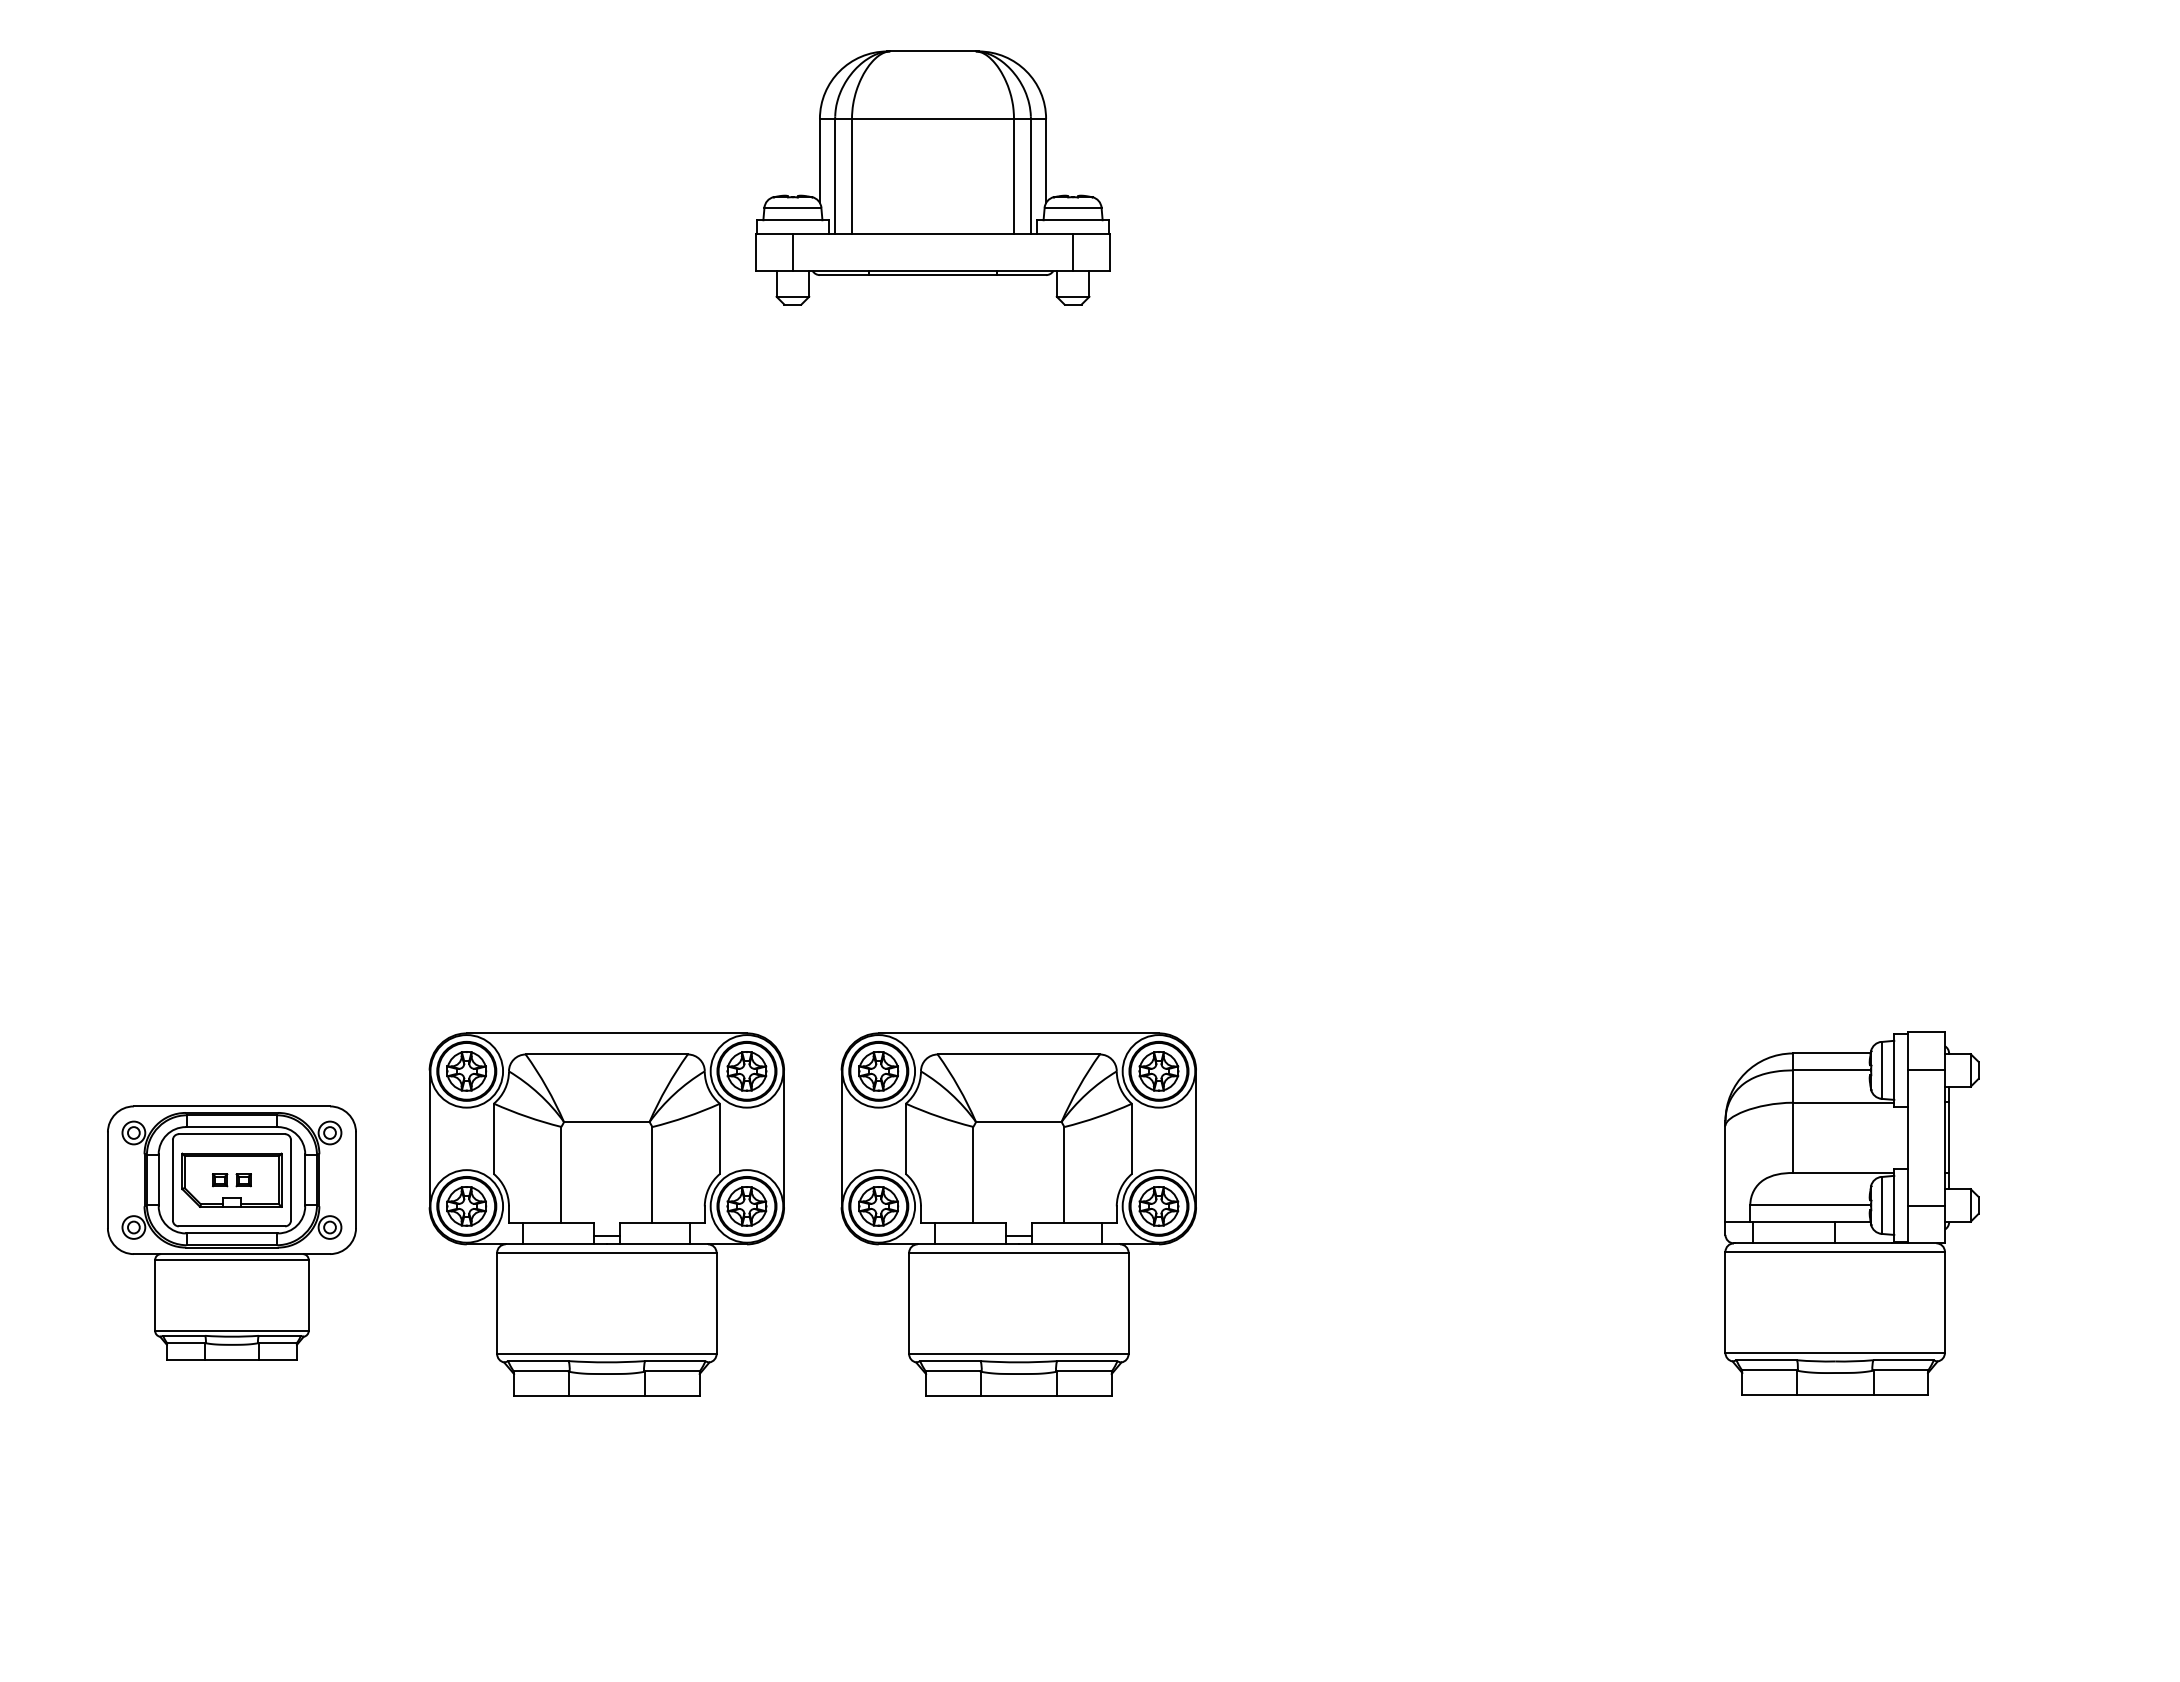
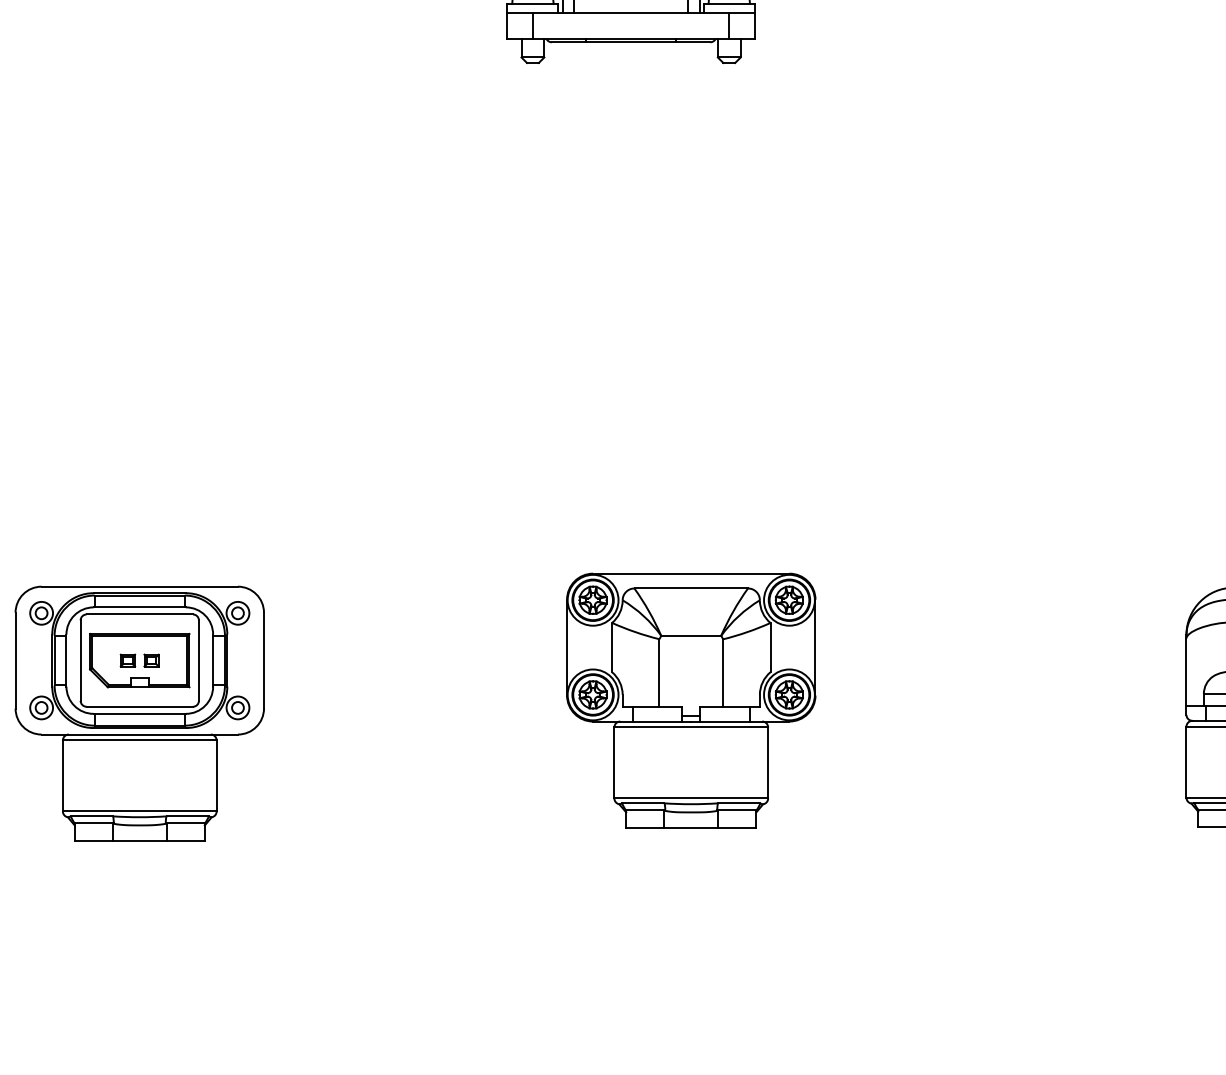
part: (606, 1214) -> (402, 700), removed
part: (231, 1233) -> (139, 713), size x1.43

